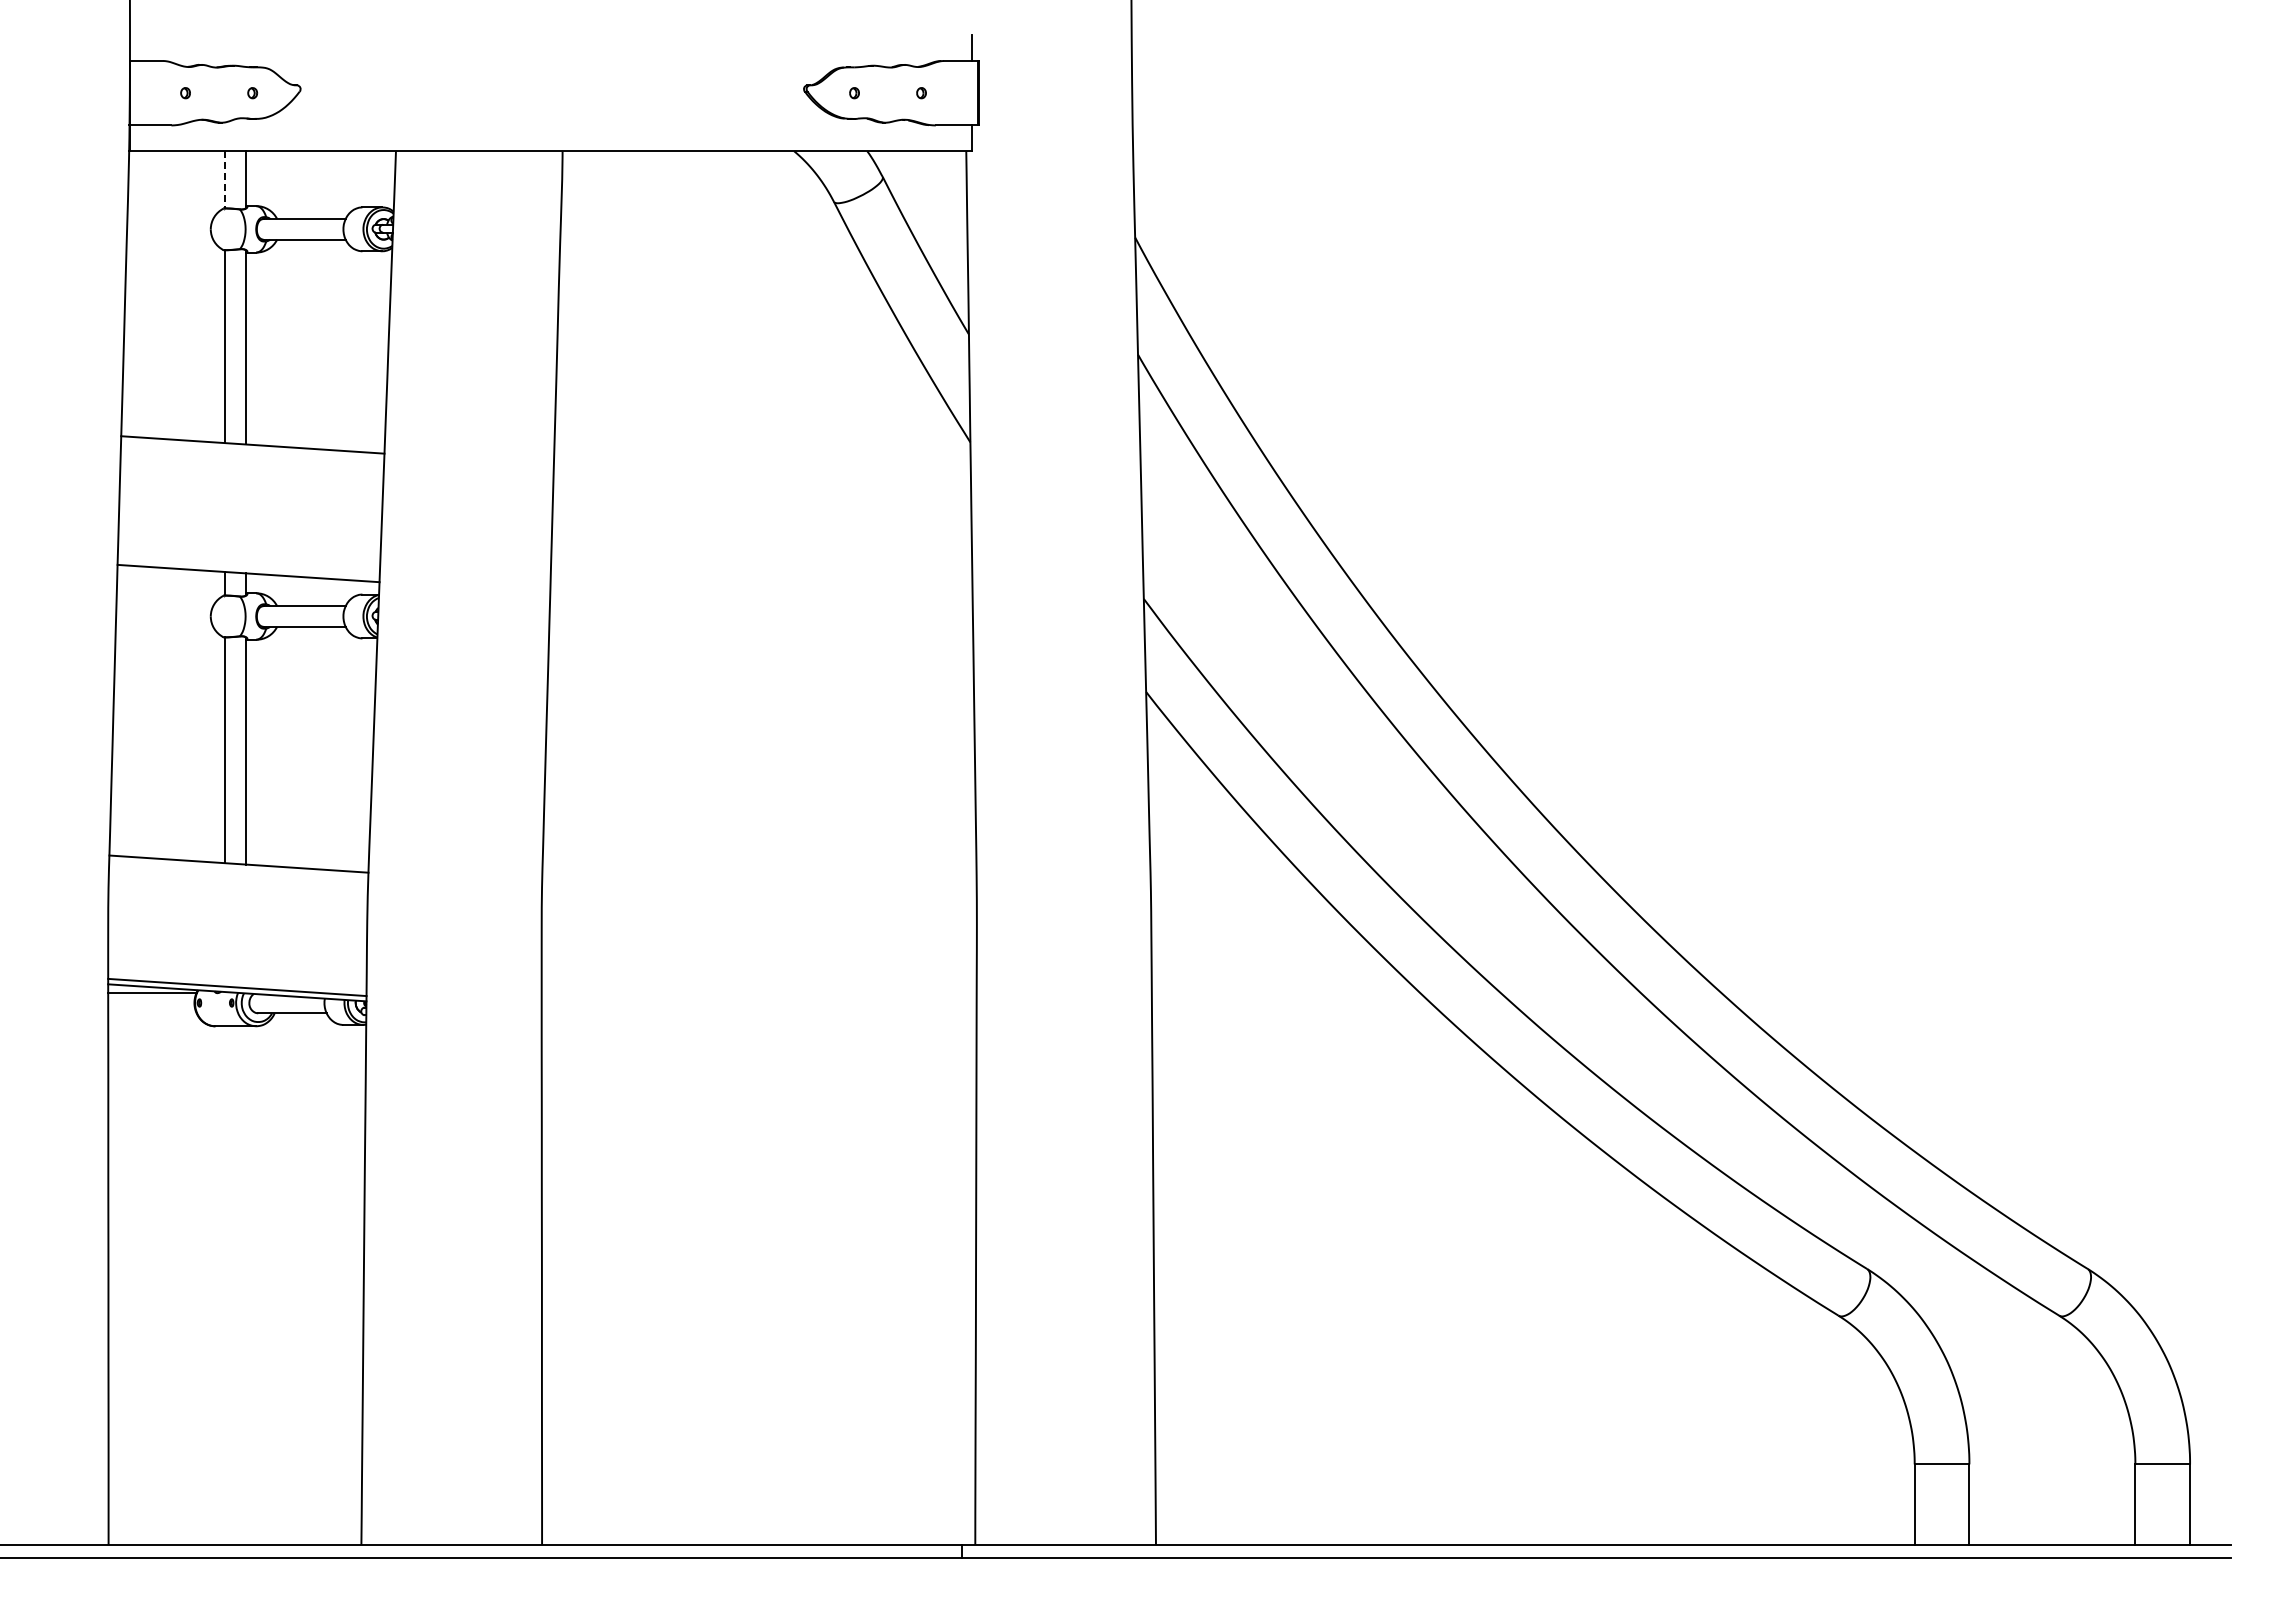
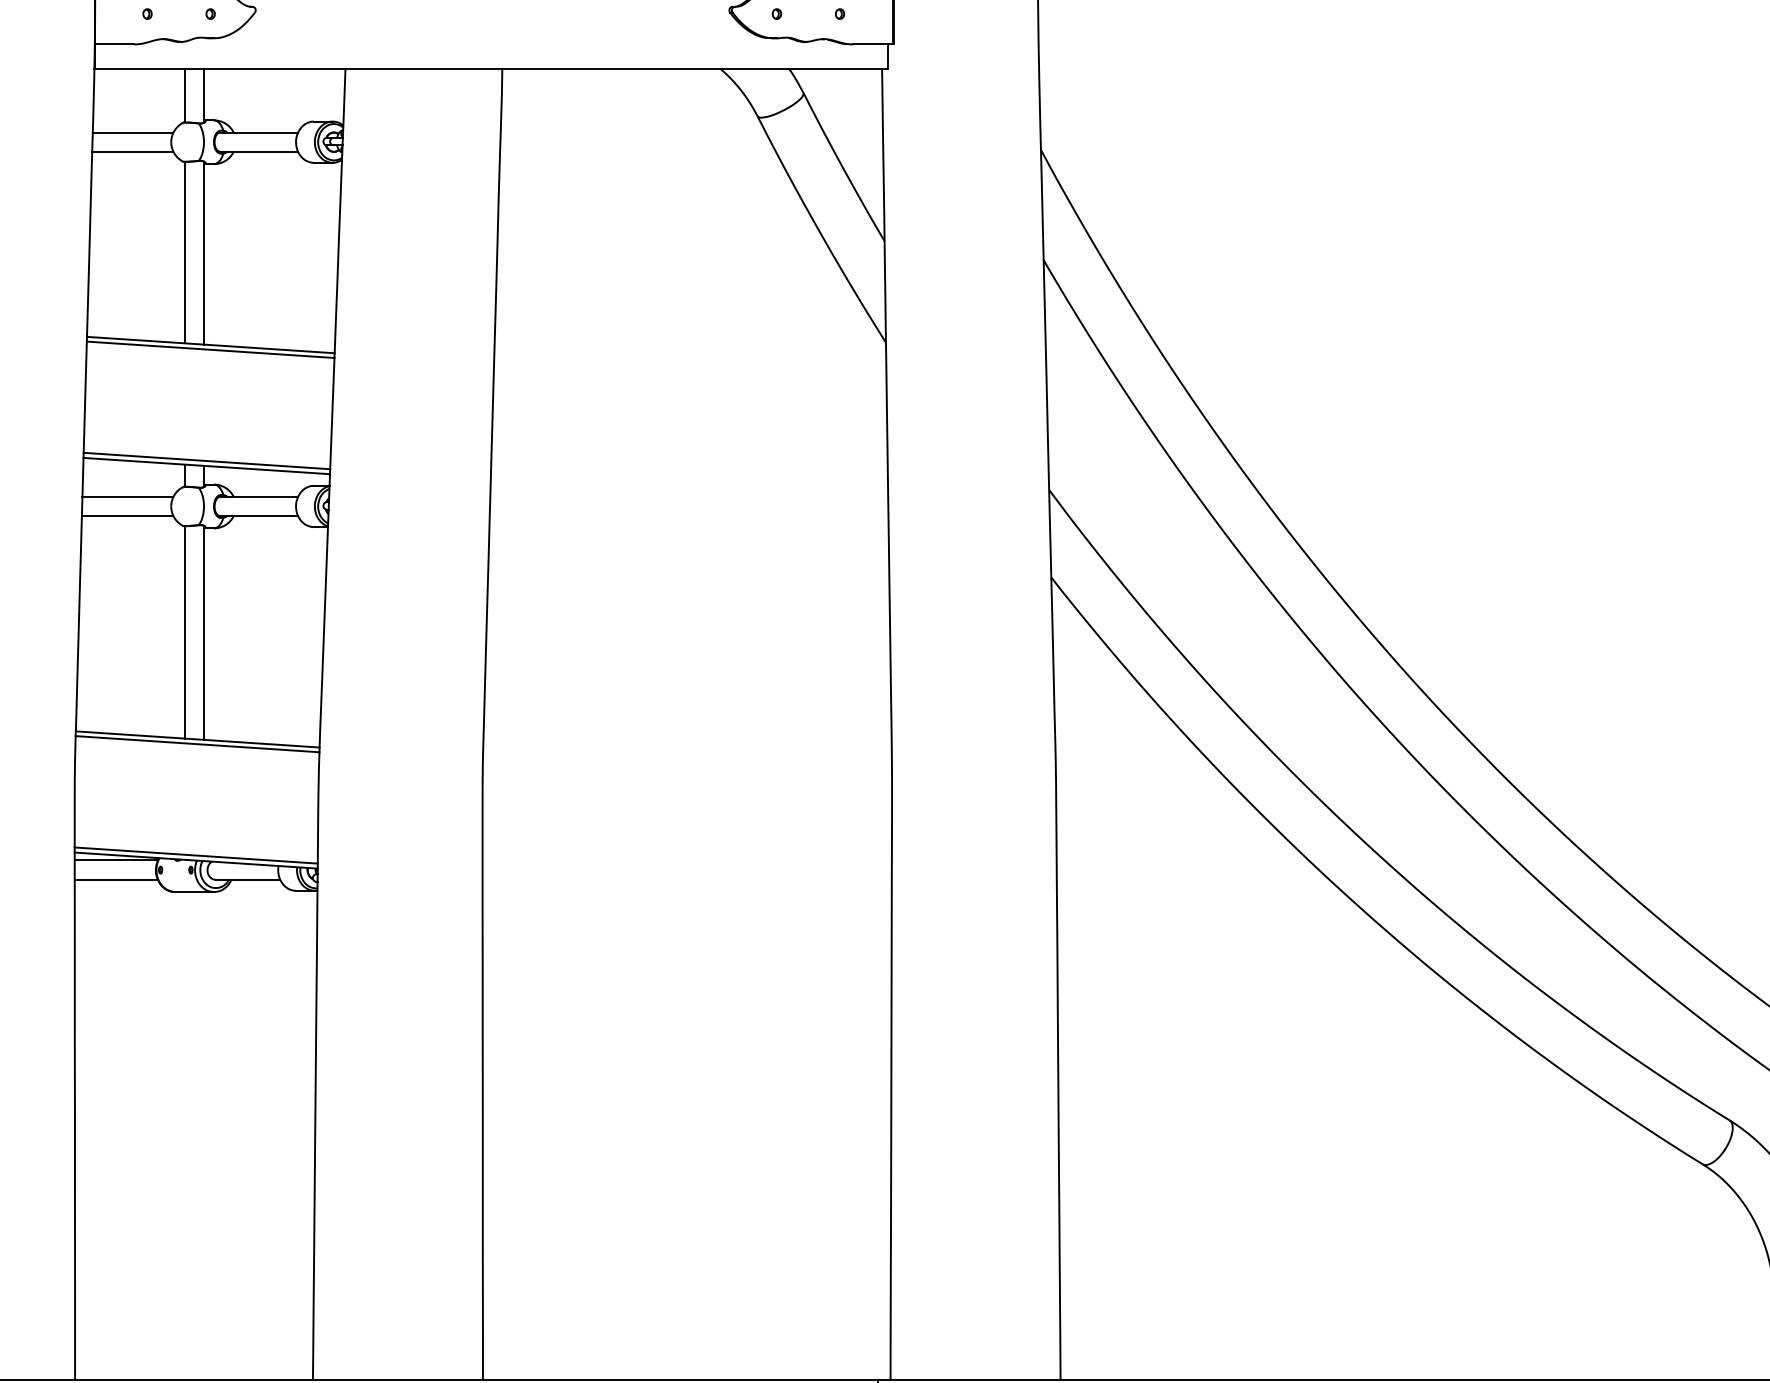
line: (225, 179) -> (185, 95), dashed -> solid
line: (170, 219) -> (133, 132), added
line: (169, 239) -> (132, 151), added
line: (252, 449) -> (210, 349), added
line: (248, 567) -> (206, 460), added
line: (164, 606) -> (127, 497), added
line: (164, 626) -> (127, 515), added
line: (238, 868) -> (197, 743), added
line: (152, 1013) -> (116, 880), added

